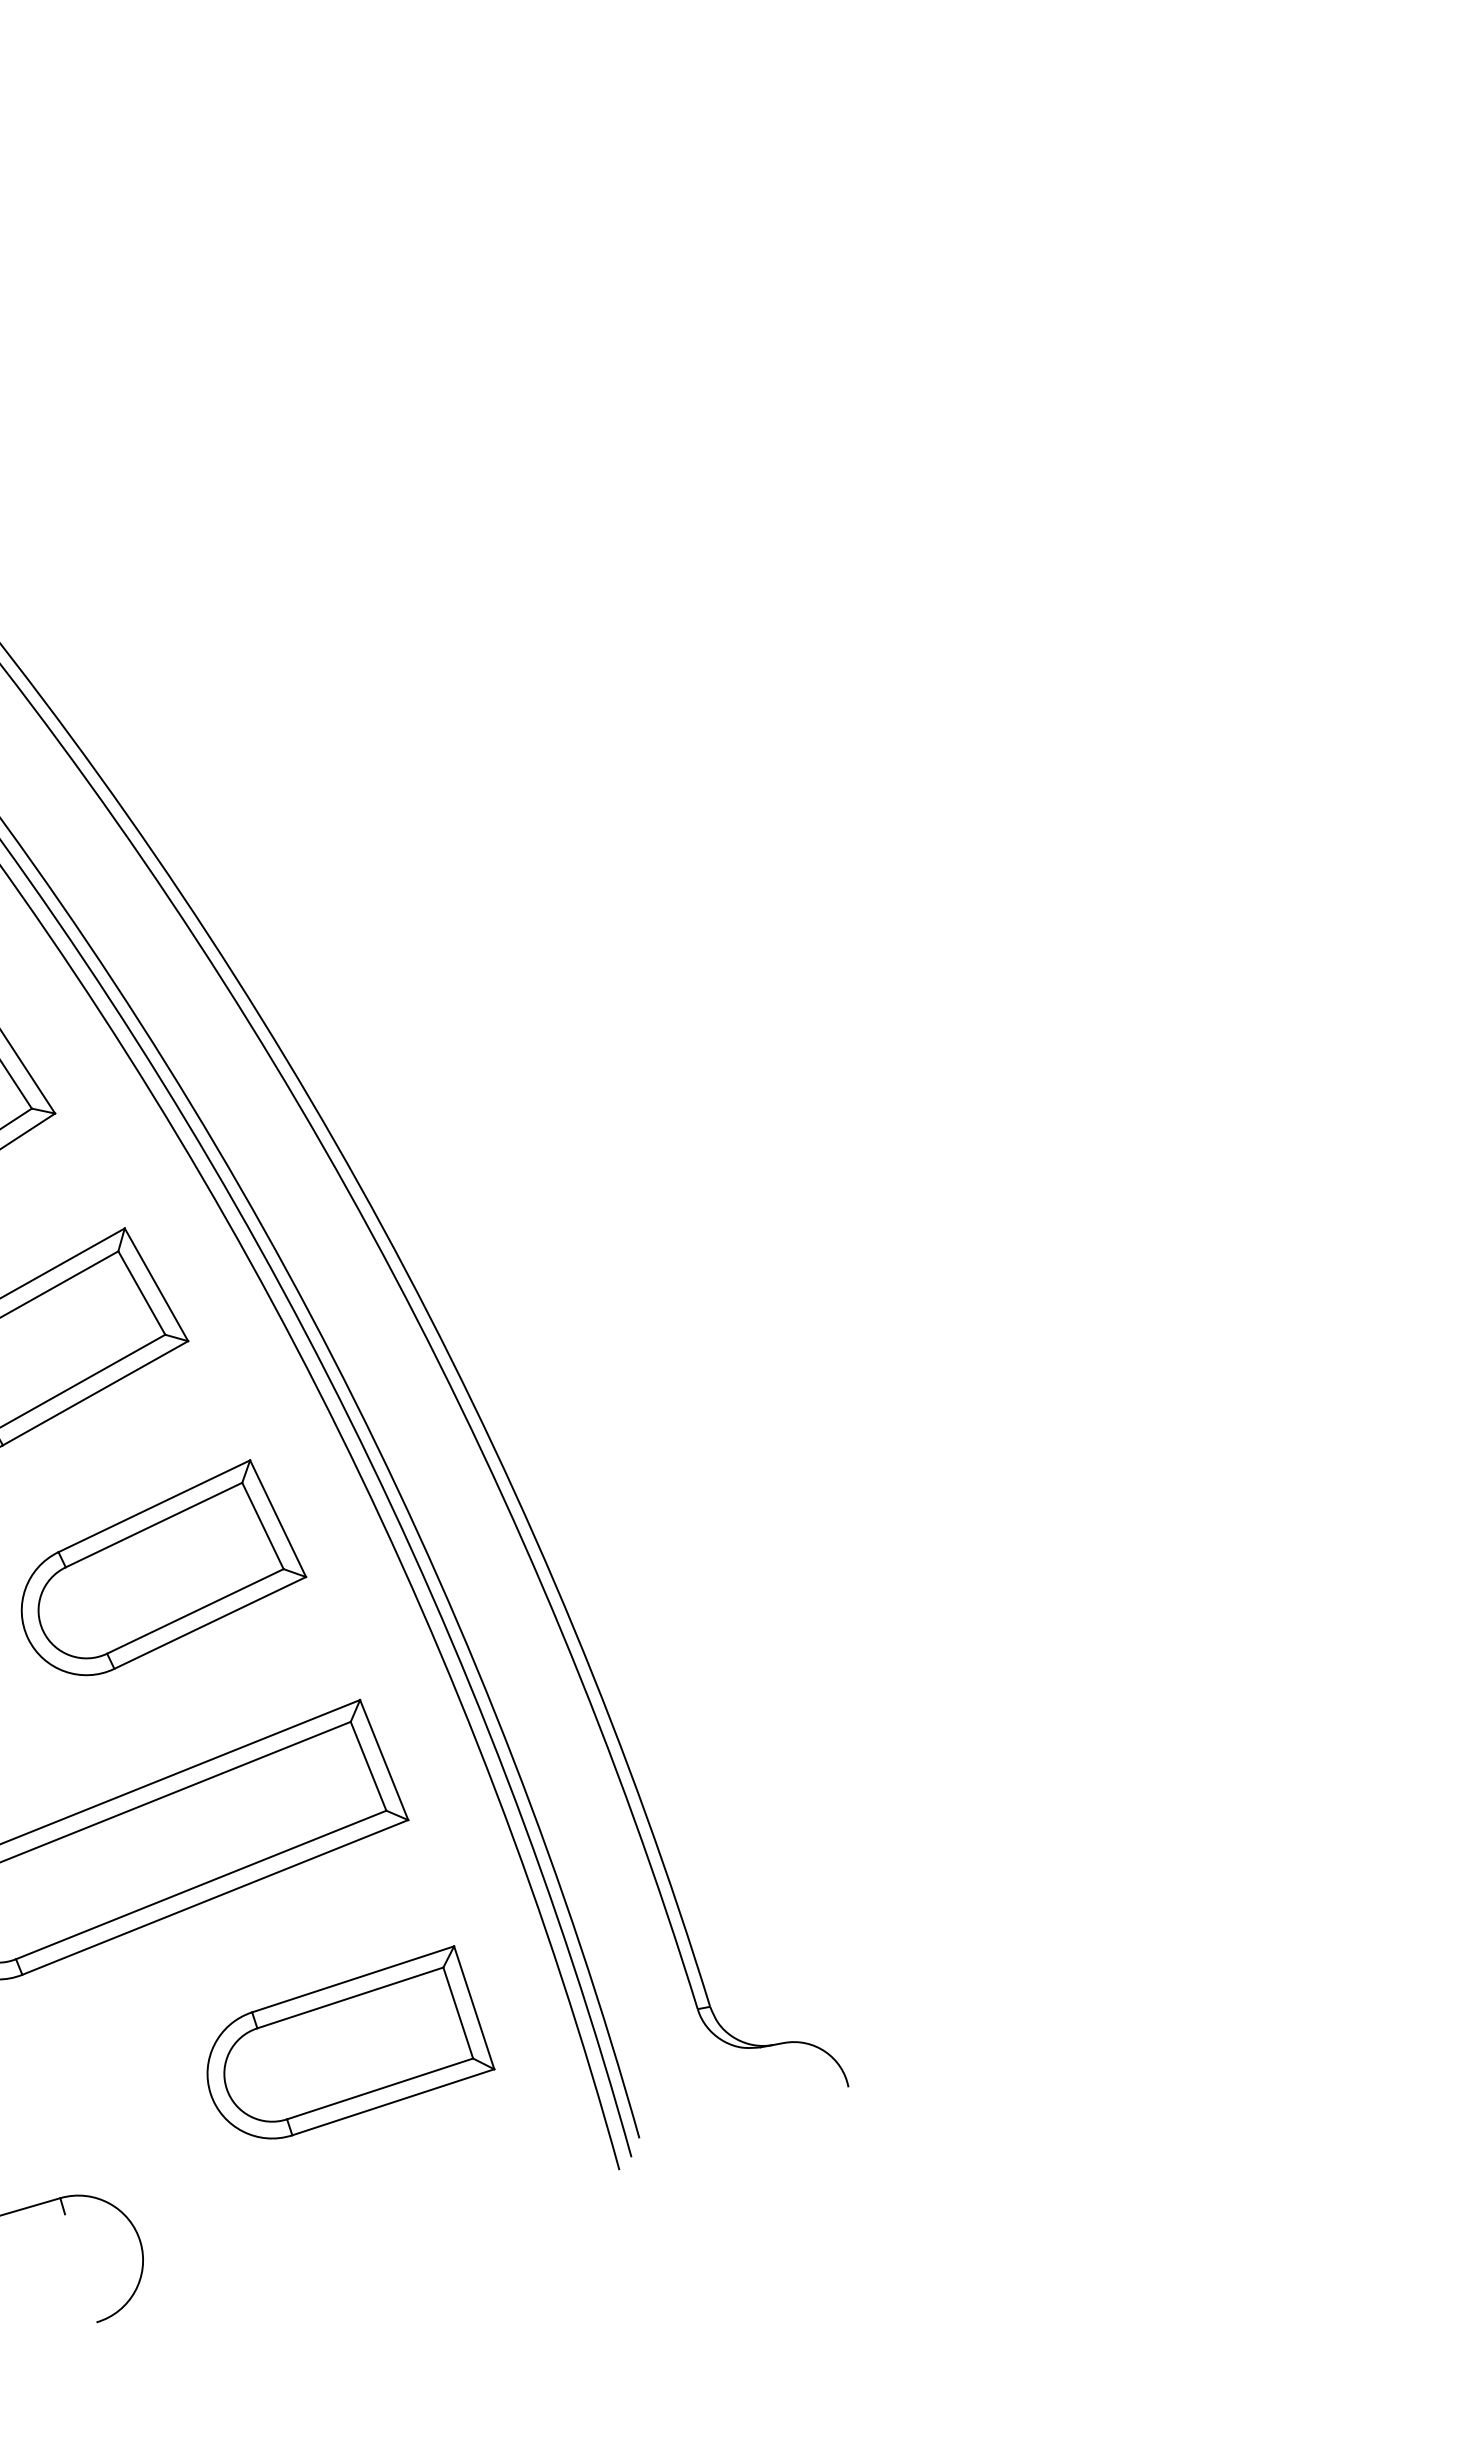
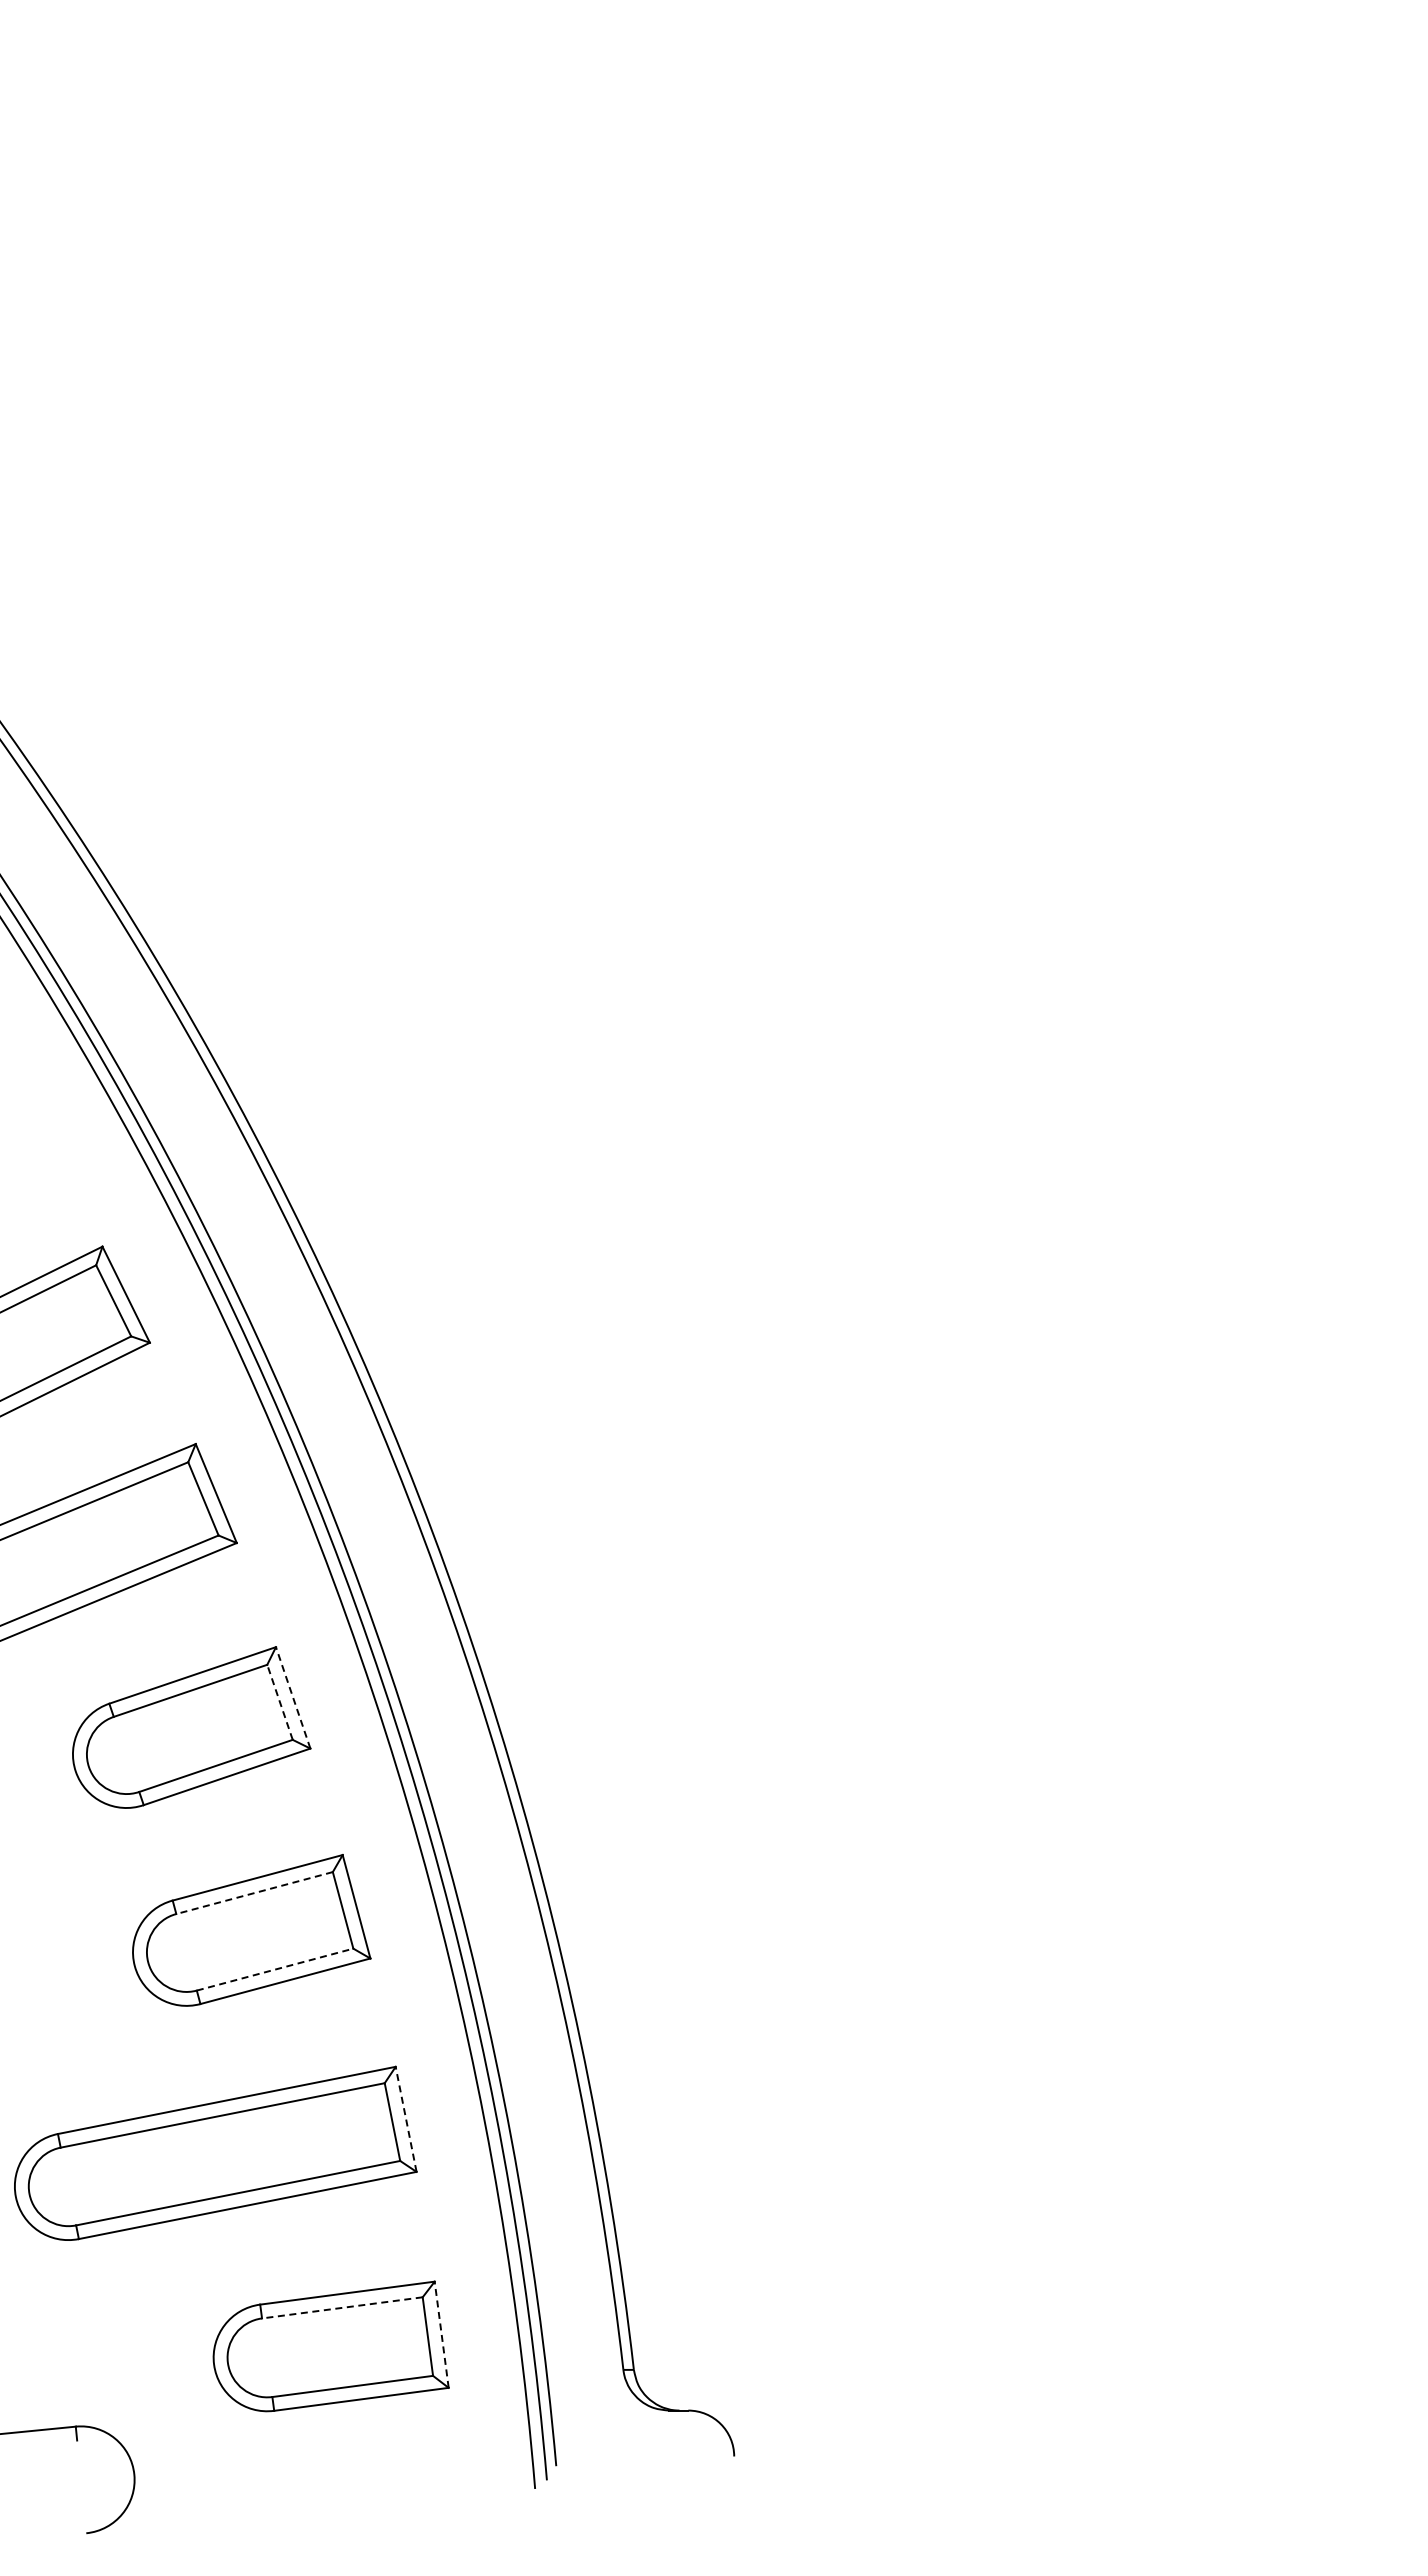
line: (156, 1284) -> (293, 1697), solid -> dashed
line: (142, 1293) -> (280, 1702), solid -> dashed
line: (154, 1525) -> (254, 1893), solid -> dashed
line: (195, 1611) -> (275, 1969), solid -> dashed
line: (384, 1760) -> (406, 2119), solid -> dashed
line: (349, 1997) -> (341, 2307), solid -> dashed
line: (473, 2007) -> (441, 2334), solid -> dashed

